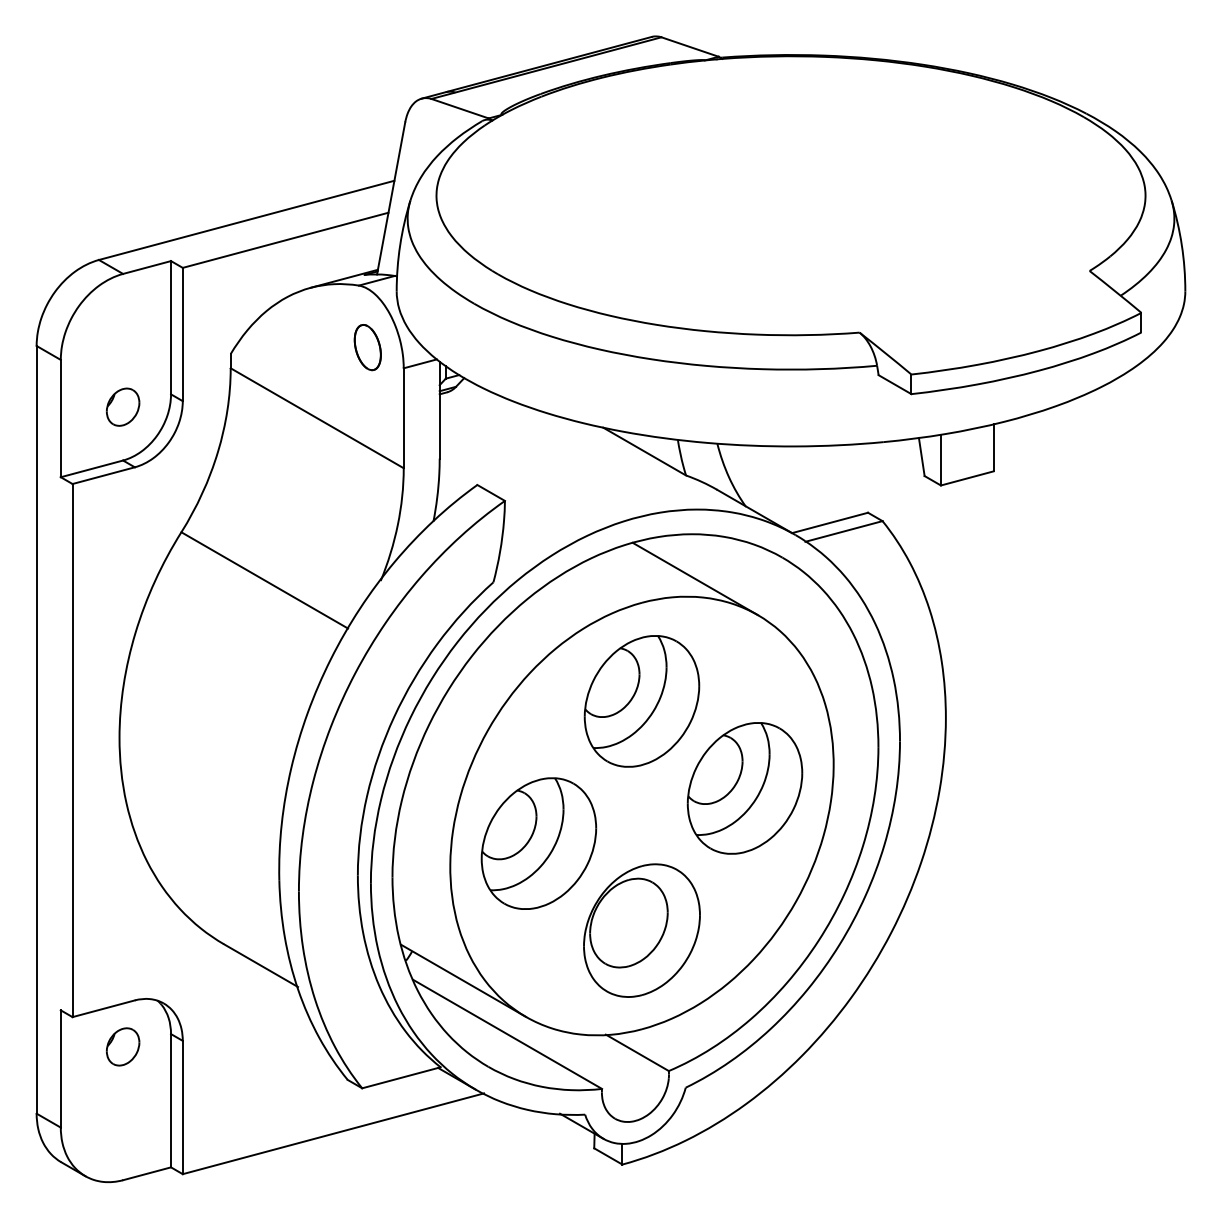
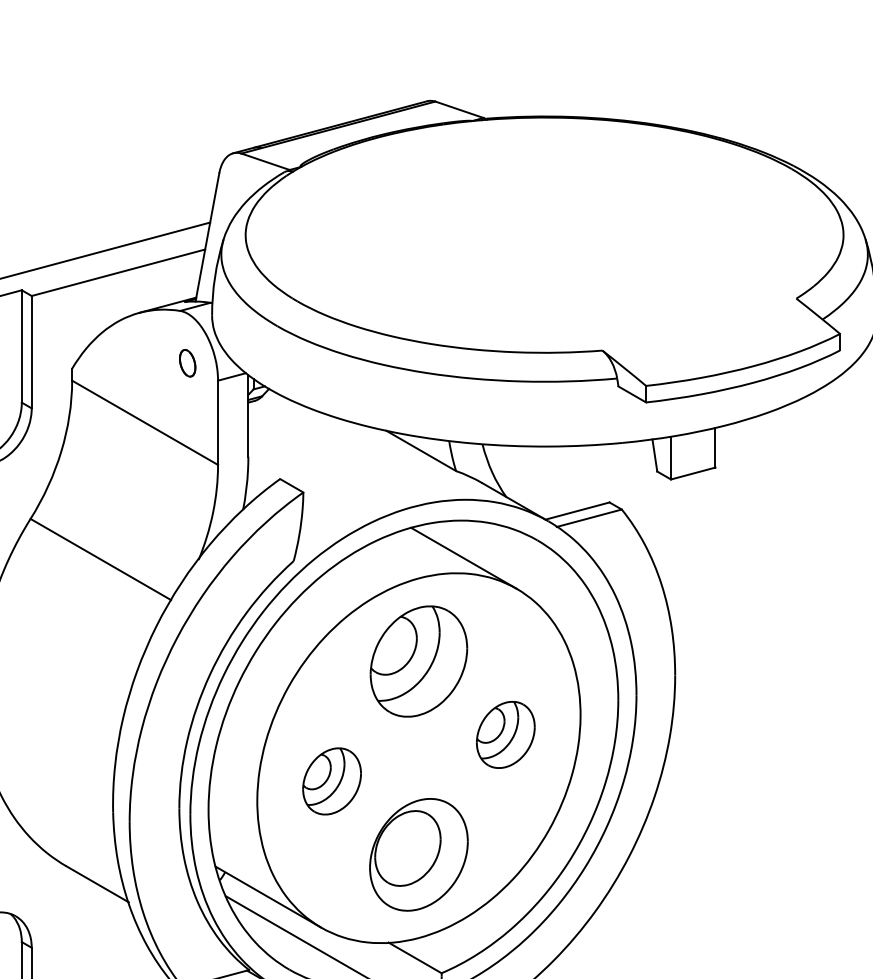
part: (367, 347) -> (187, 363), size x0.7
part: (744, 788) -> (505, 734), size x0.6
part: (538, 843) -> (331, 781), size x0.6

